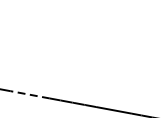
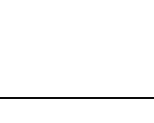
line: (29, 94) -> (43, 97), dashed -> solid

